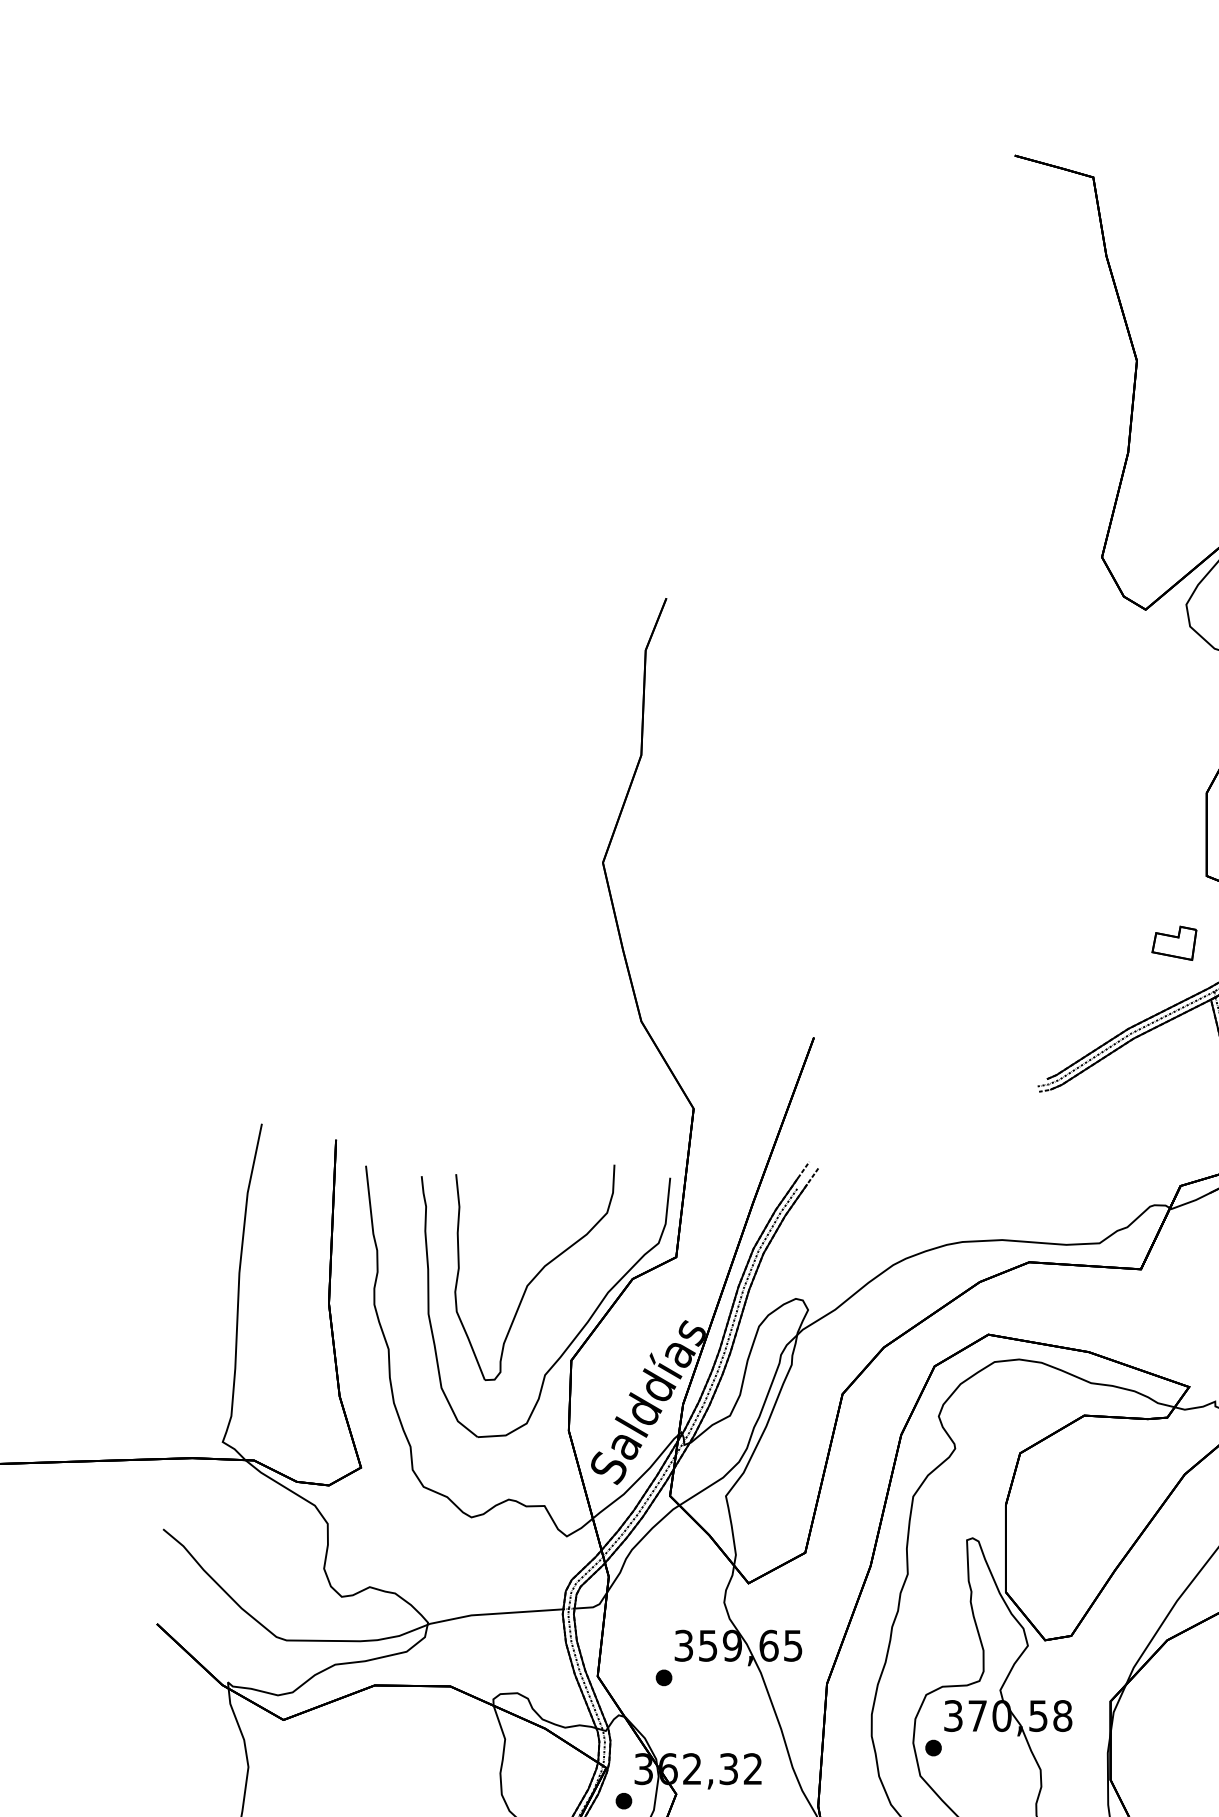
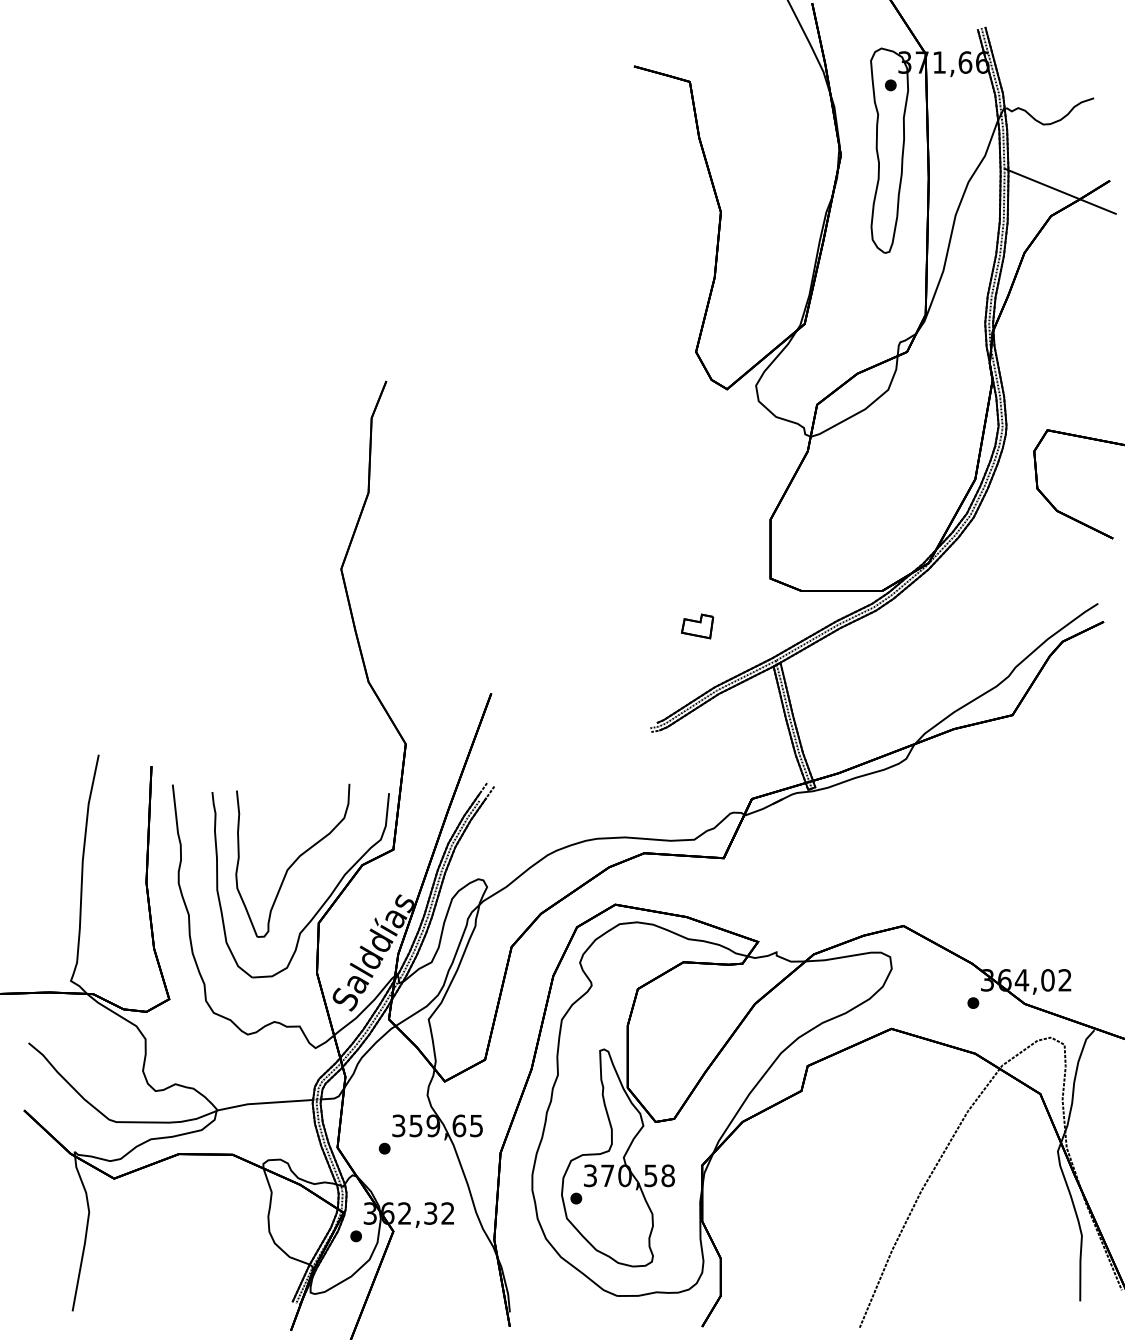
part: (1174, 943) -> (697, 626), moved

